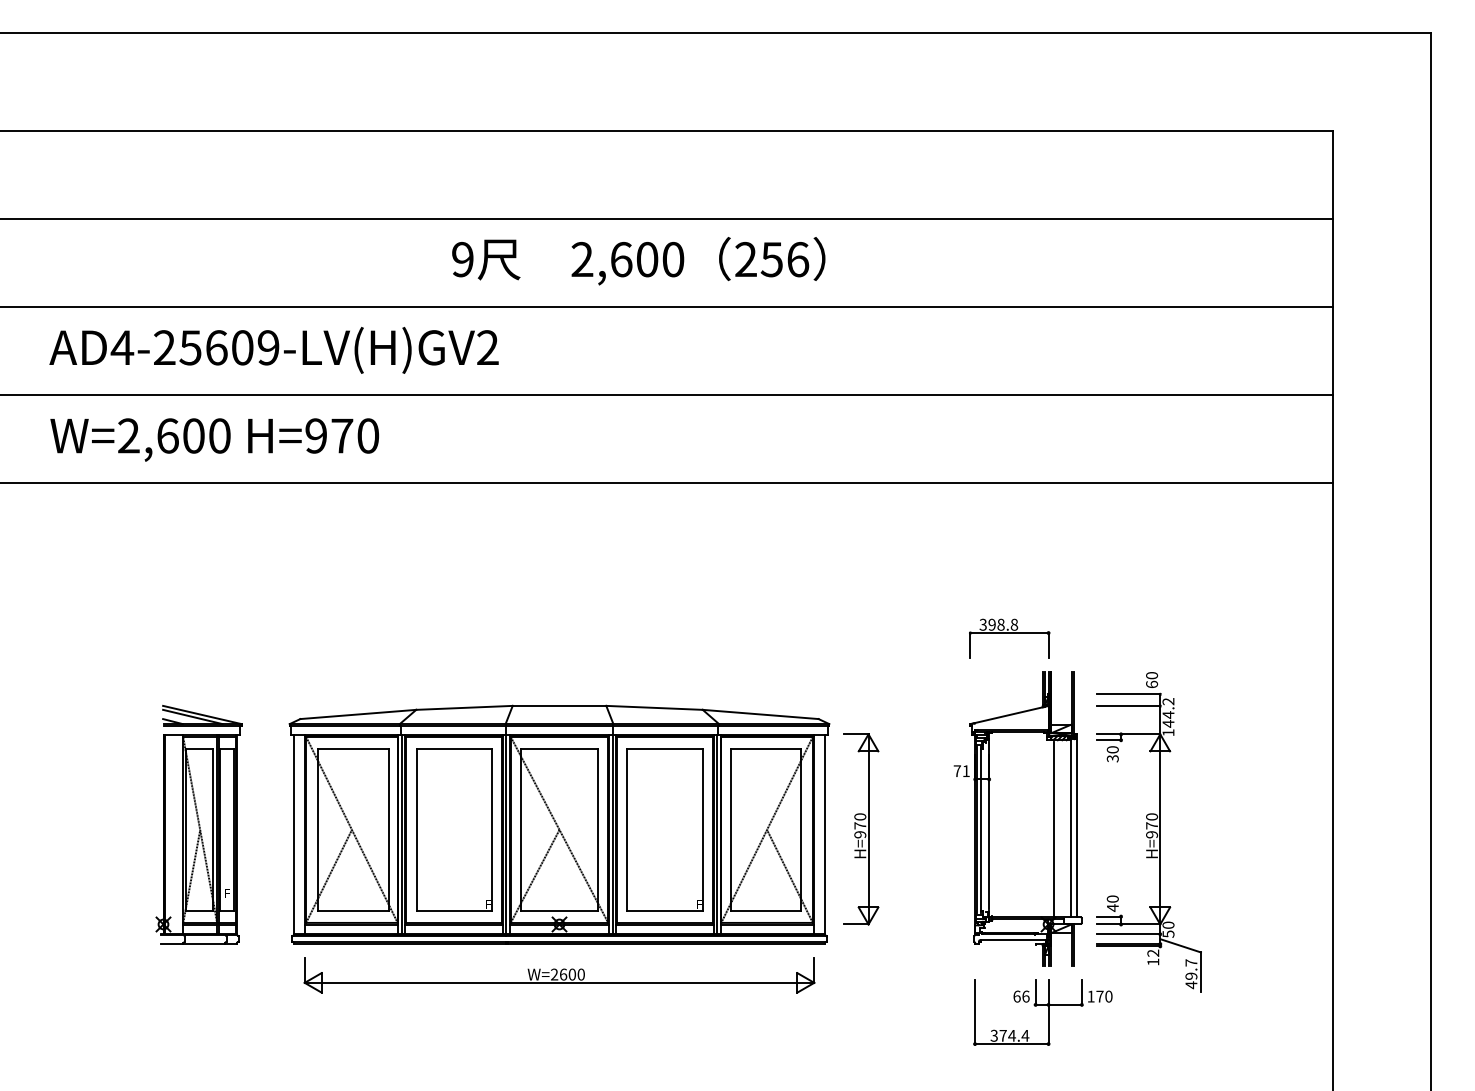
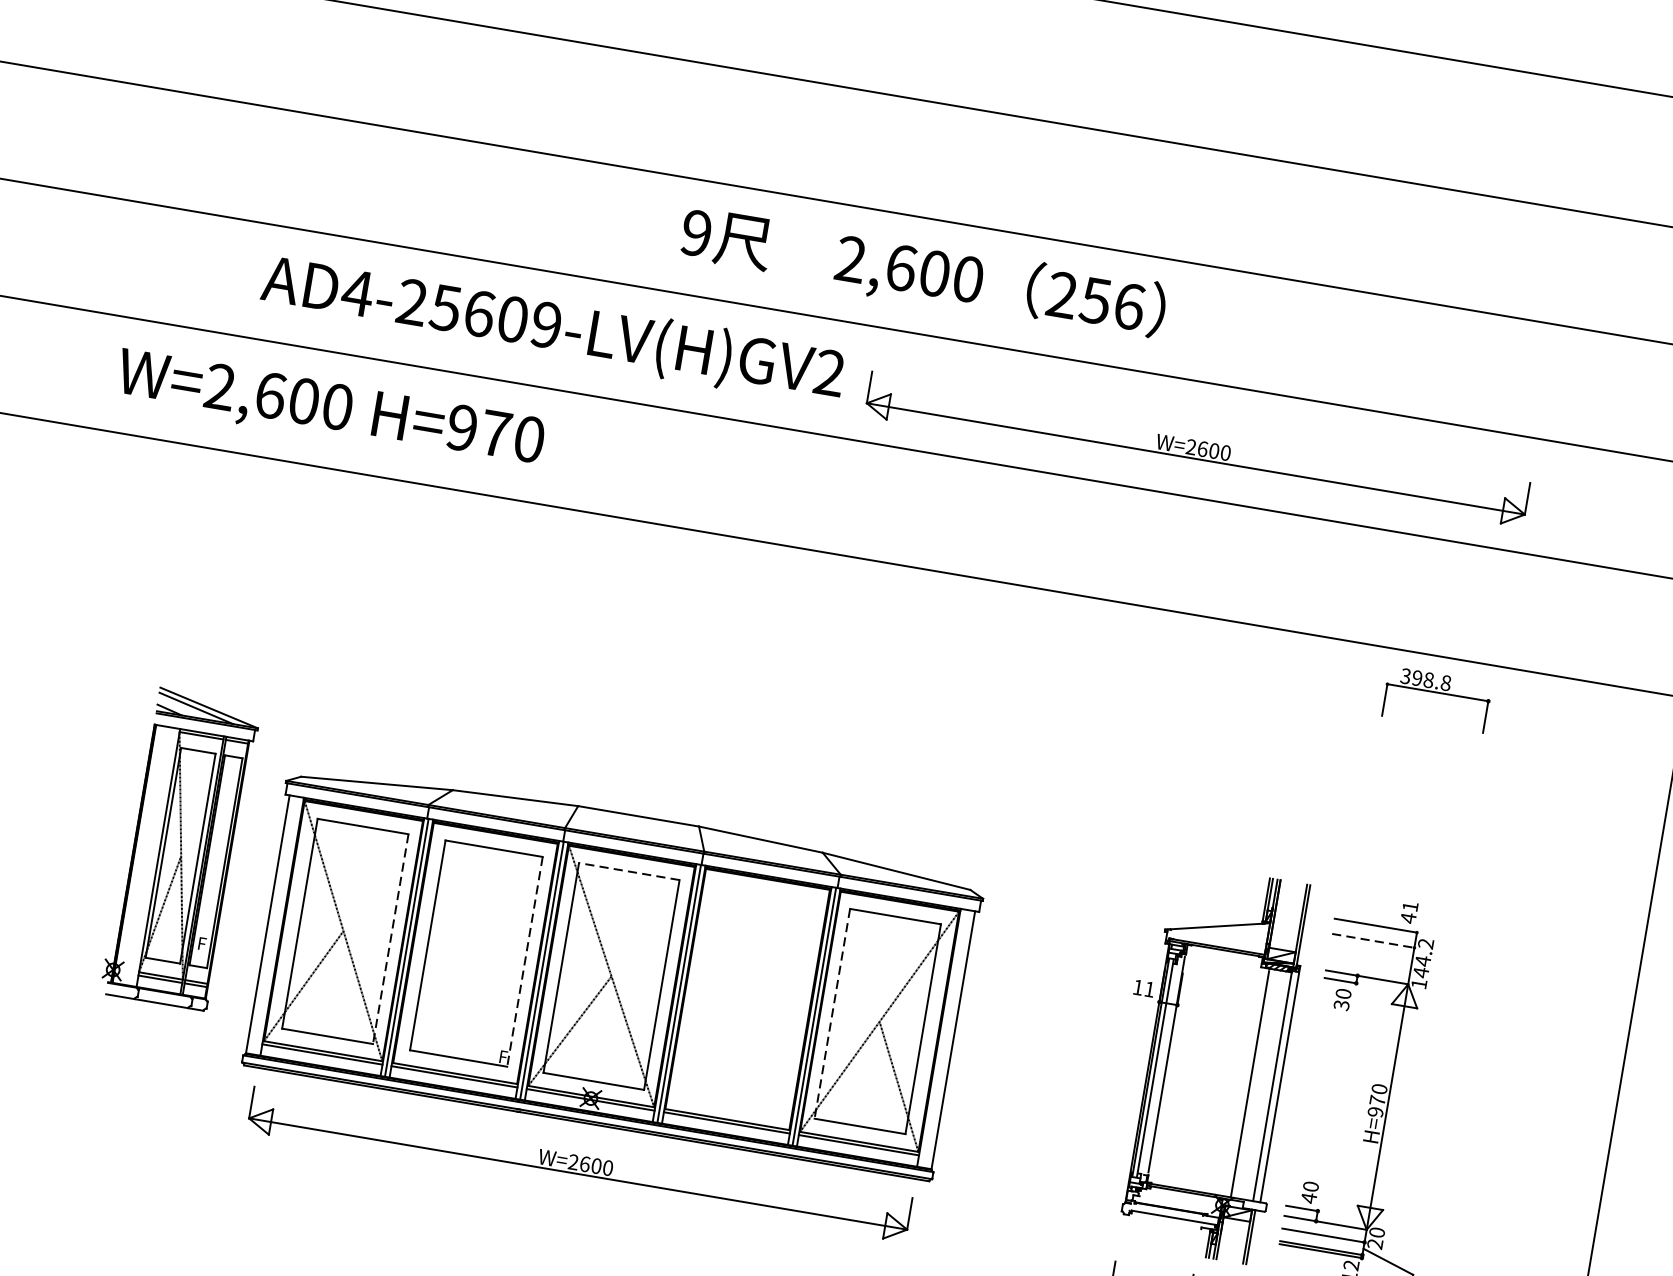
text: (638, 261) -> (922, 274), moved
text: (273, 350) -> (552, 329), moved
part: (933, 358) -> (1197, 449), added
text: (214, 439) -> (330, 410), moved
part: (1009, 638) -> (1436, 699), moved
text: (1152, 680) -> (1409, 913), 60 -> 41
line: (1128, 706) -> (1373, 941), solid -> dashed
line: (559, 748) -> (629, 871), solid -> dashed
text: (956, 770) -> (1137, 986), 71 -> 11
part: (198, 824) -> (180, 848), moved
part: (664, 829) -> (747, 998), removed
part: (861, 829) -> (1001, 1041), removed
line: (388, 830) -> (390, 939), solid -> dashed
line: (492, 830) -> (524, 962), solid -> dashed
line: (730, 830) -> (832, 1014), solid -> dashed
text: (1168, 933) -> (1375, 1243), 50 -> 20

